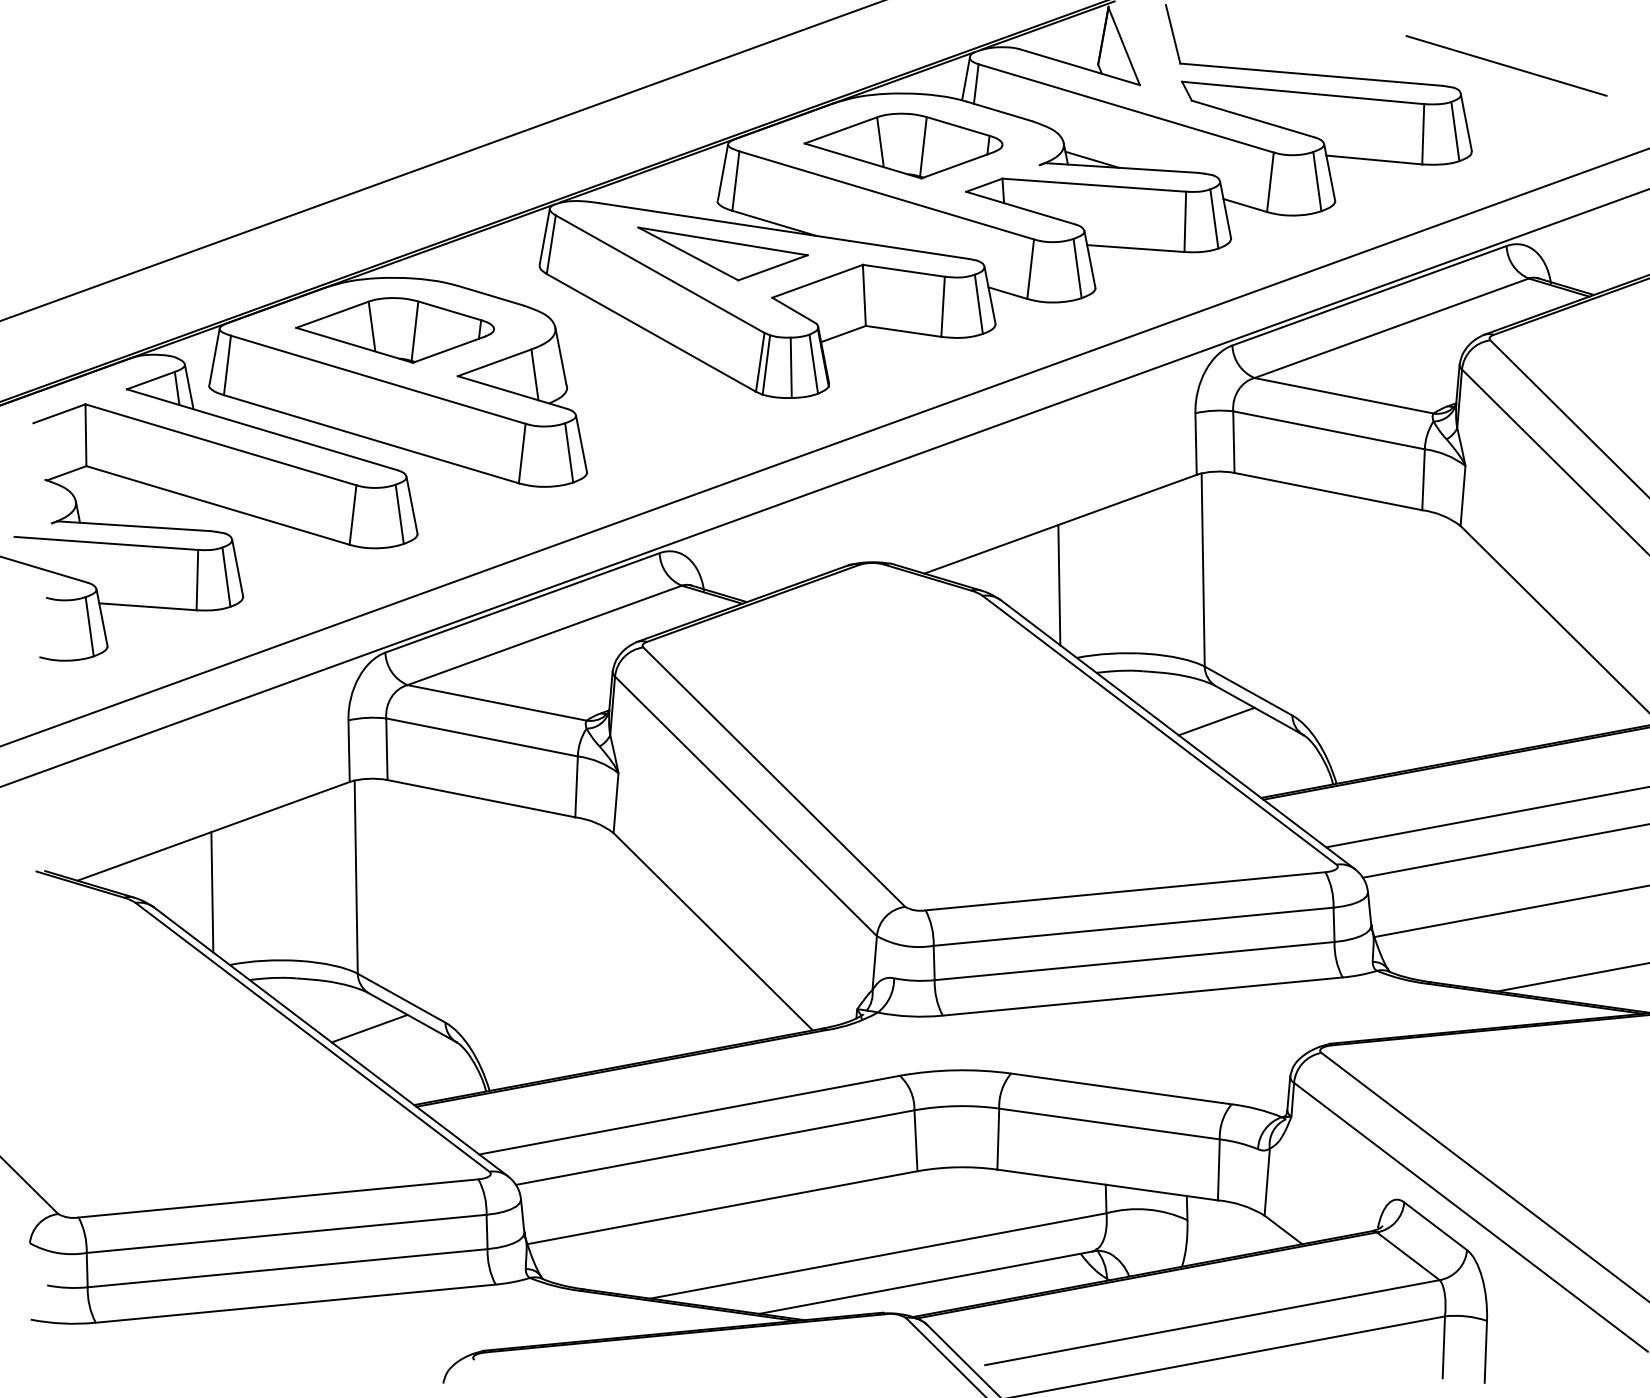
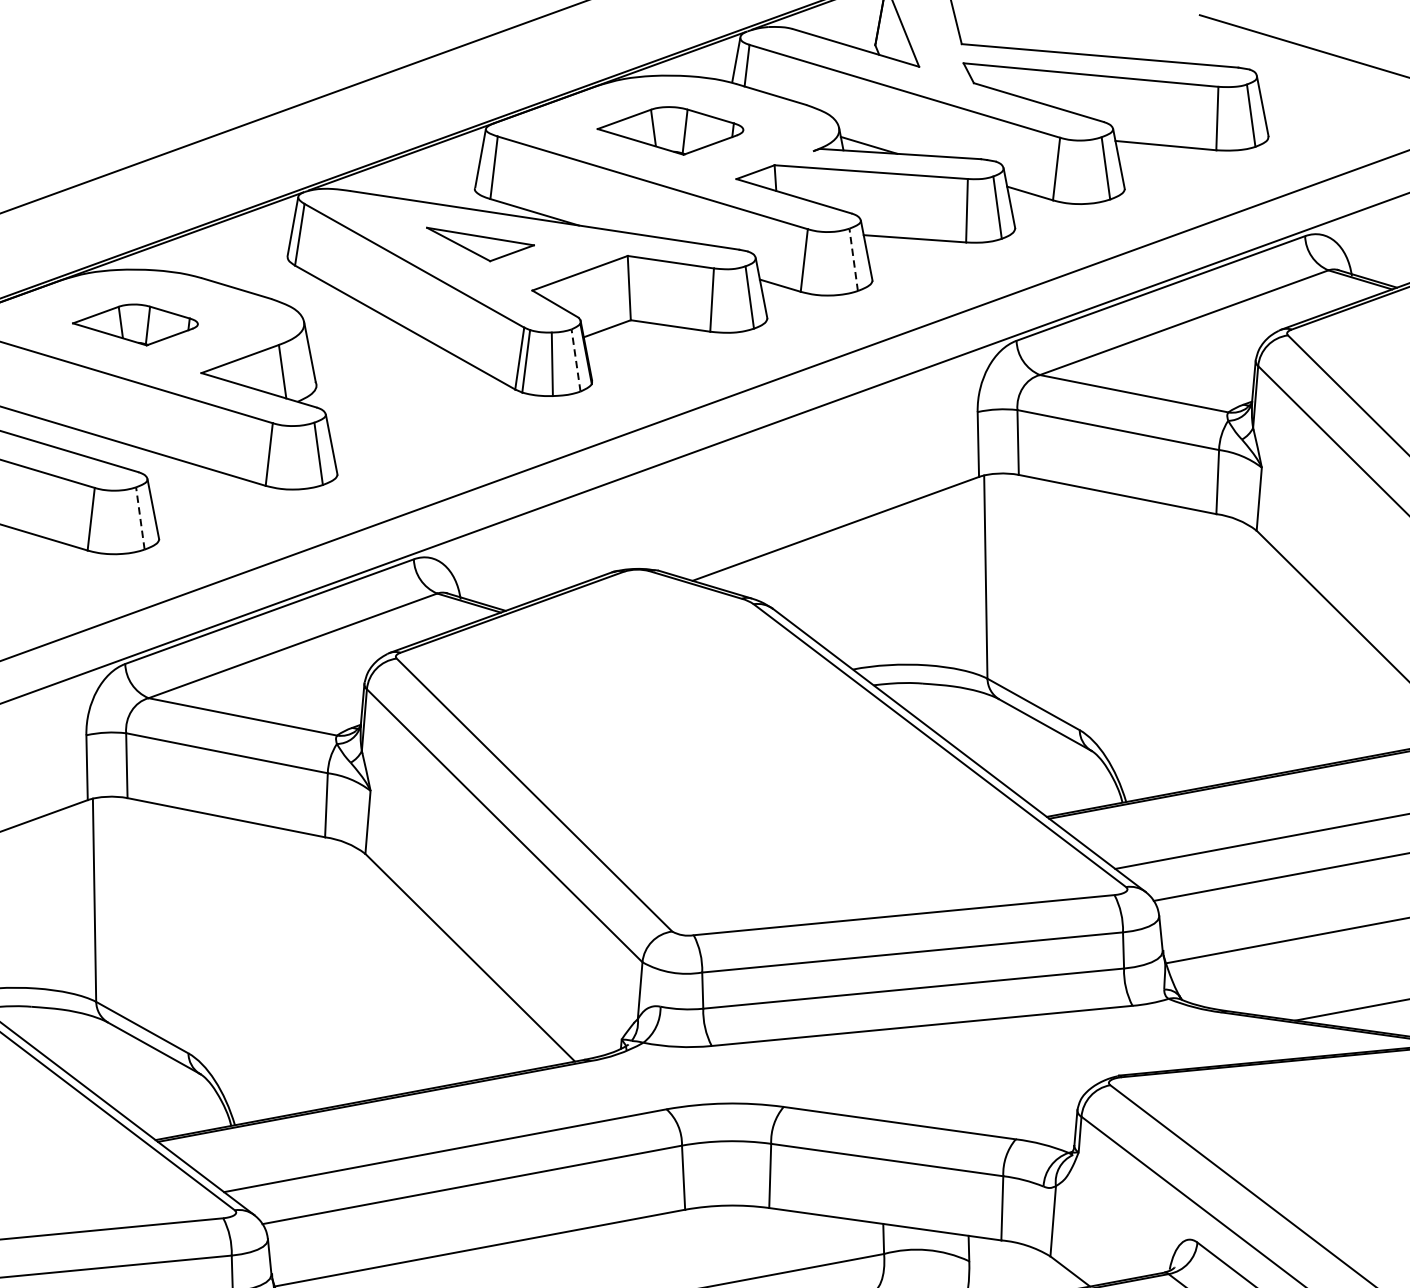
part: (903, 145) -> (670, 130), size x0.7
part: (722, 253) -> (479, 243), size x0.6
line: (1077, 268) -> (853, 259), solid -> dashed
part: (394, 330) -> (134, 325), size x0.6
line: (813, 364) -> (575, 360), solid -> dashed
line: (399, 514) -> (140, 518), solid -> dashed
line: (1059, 585) -> (834, 593), removed
line: (1216, 721) -> (999, 736), removed
line: (369, 1028) -> (108, 1059), removed

